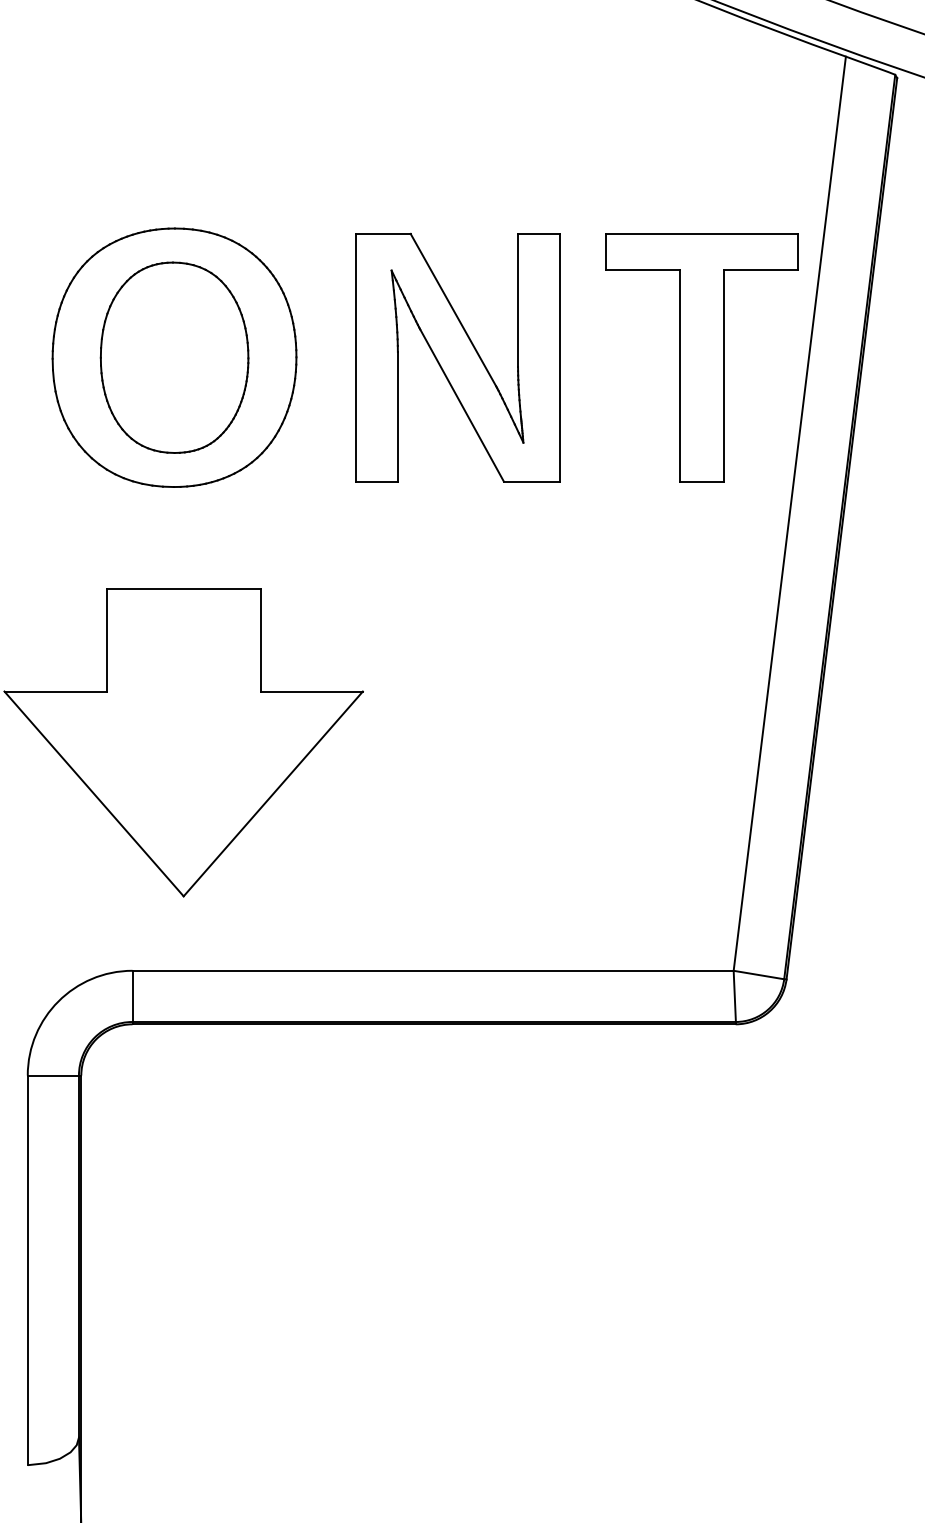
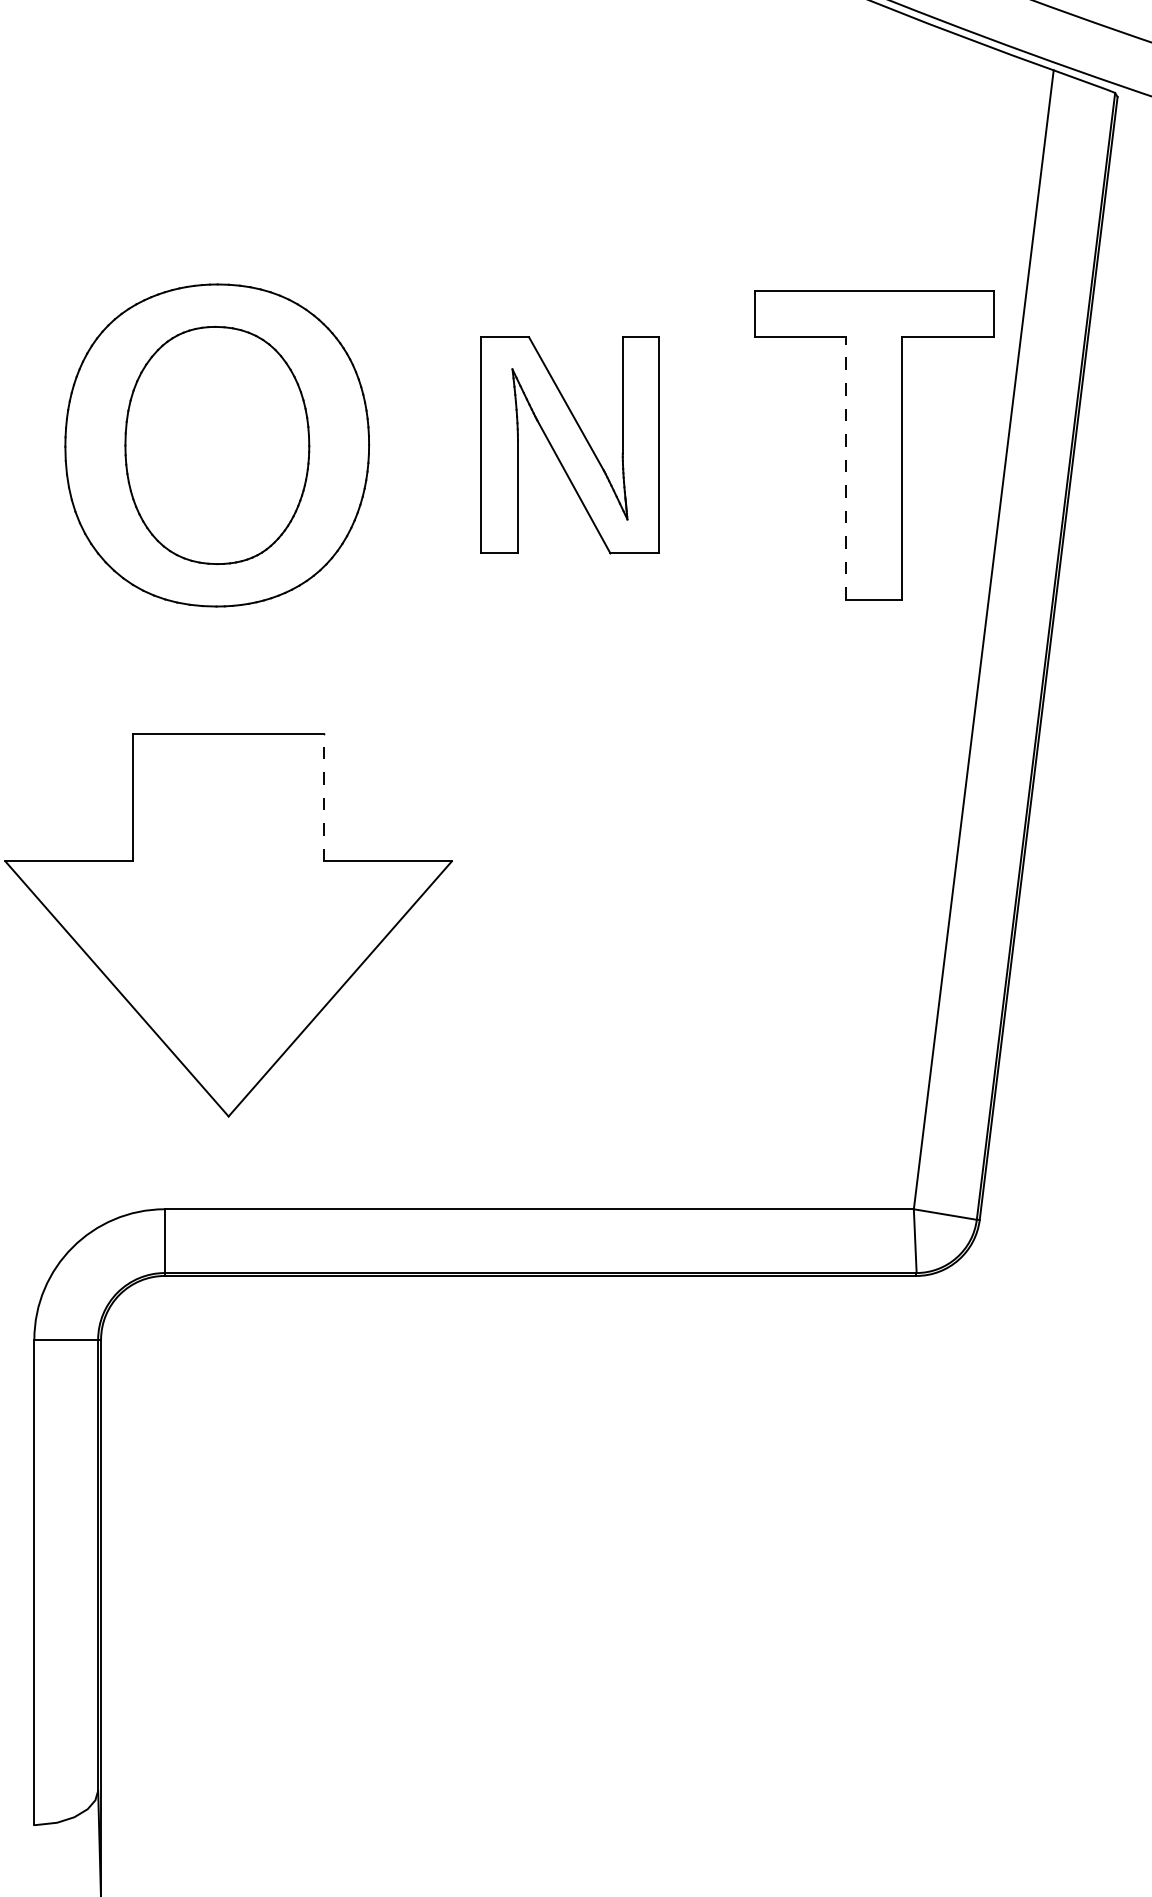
part: (457, 357) -> (569, 445), size x0.7
line: (679, 376) -> (846, 468), solid -> dashed
line: (260, 639) -> (324, 796), solid -> dashed

